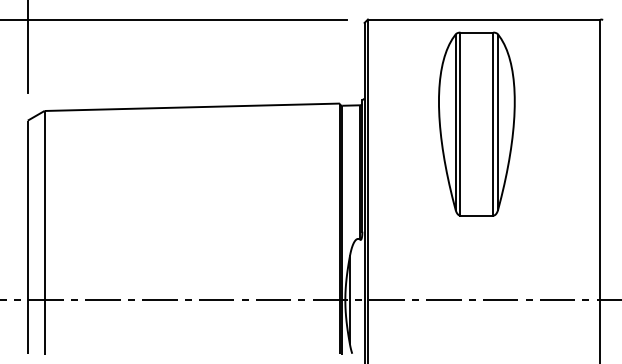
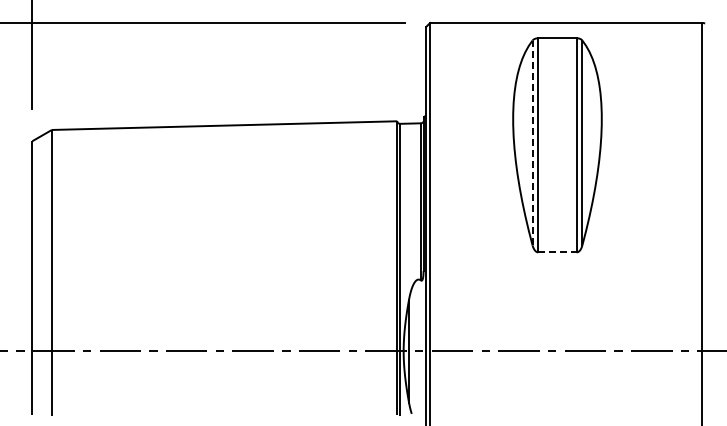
line: (455, 121) -> (532, 142), solid -> dashed
line: (476, 215) -> (557, 252), solid -> dashed

